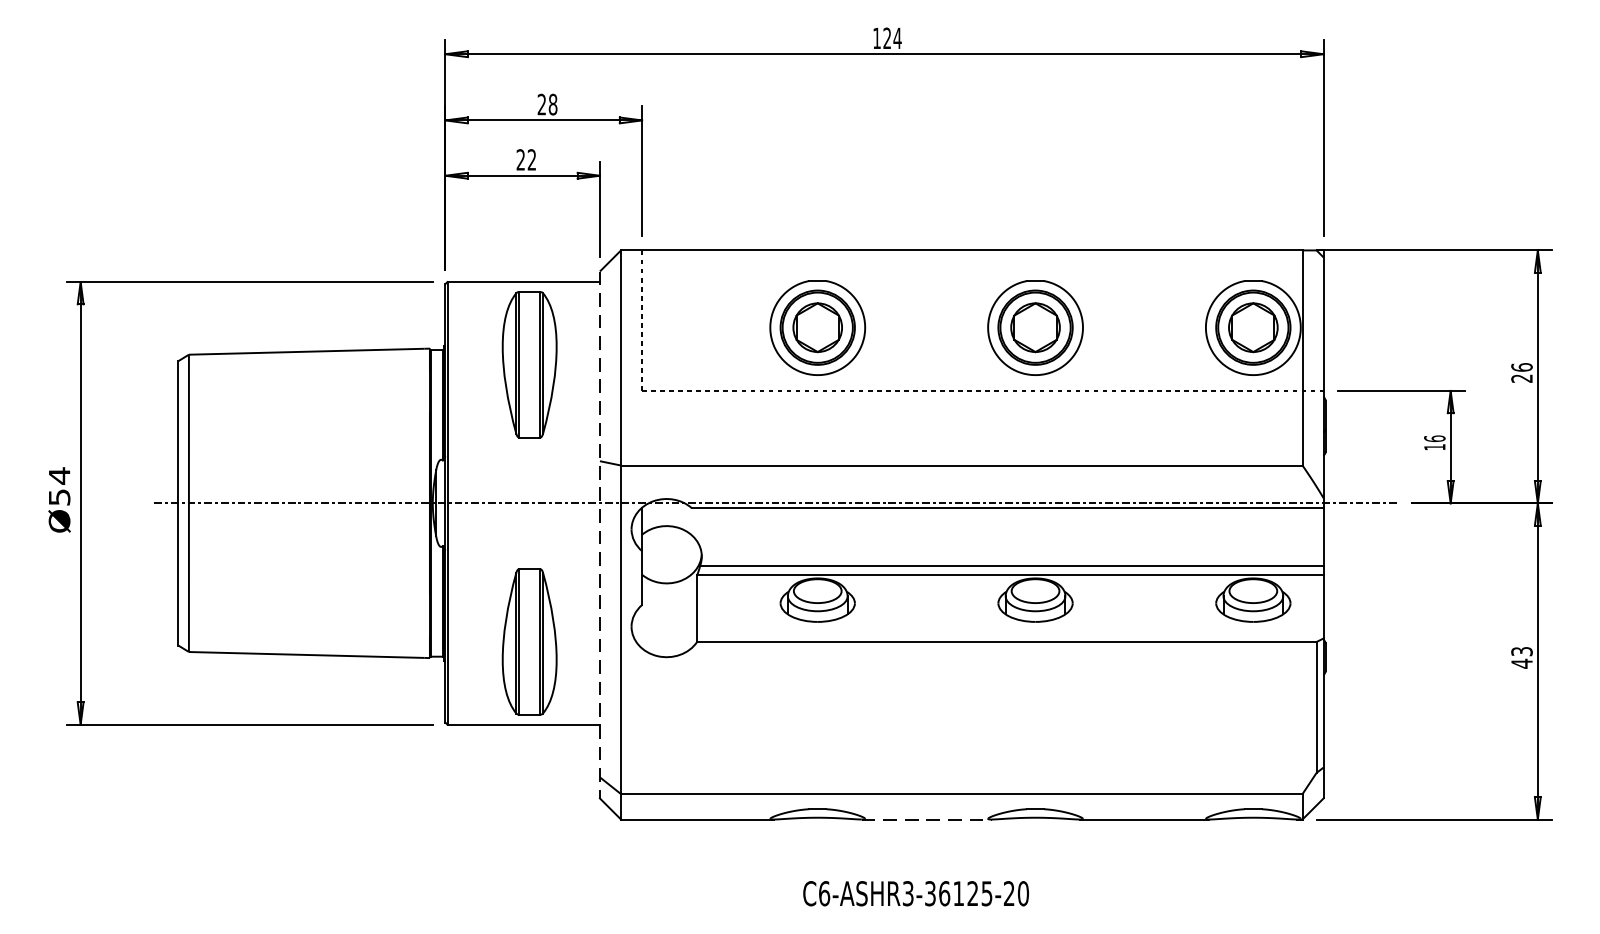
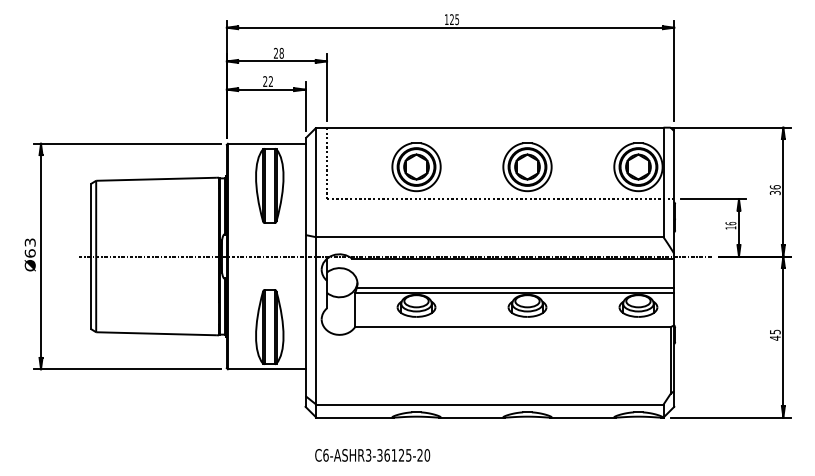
text: (898, 38) -> (457, 19), 124 -> 125
text: (1522, 377) -> (775, 192), 26 -> 36
text: (58, 485) -> (29, 247), Ø54 -> Ø63
line: (599, 536) -> (305, 273), dashed -> solid
text: (1520, 650) -> (774, 331), 43 -> 45
line: (927, 819) -> (472, 417), dashed -> solid
text: (915, 893) -> (372, 455), moved

